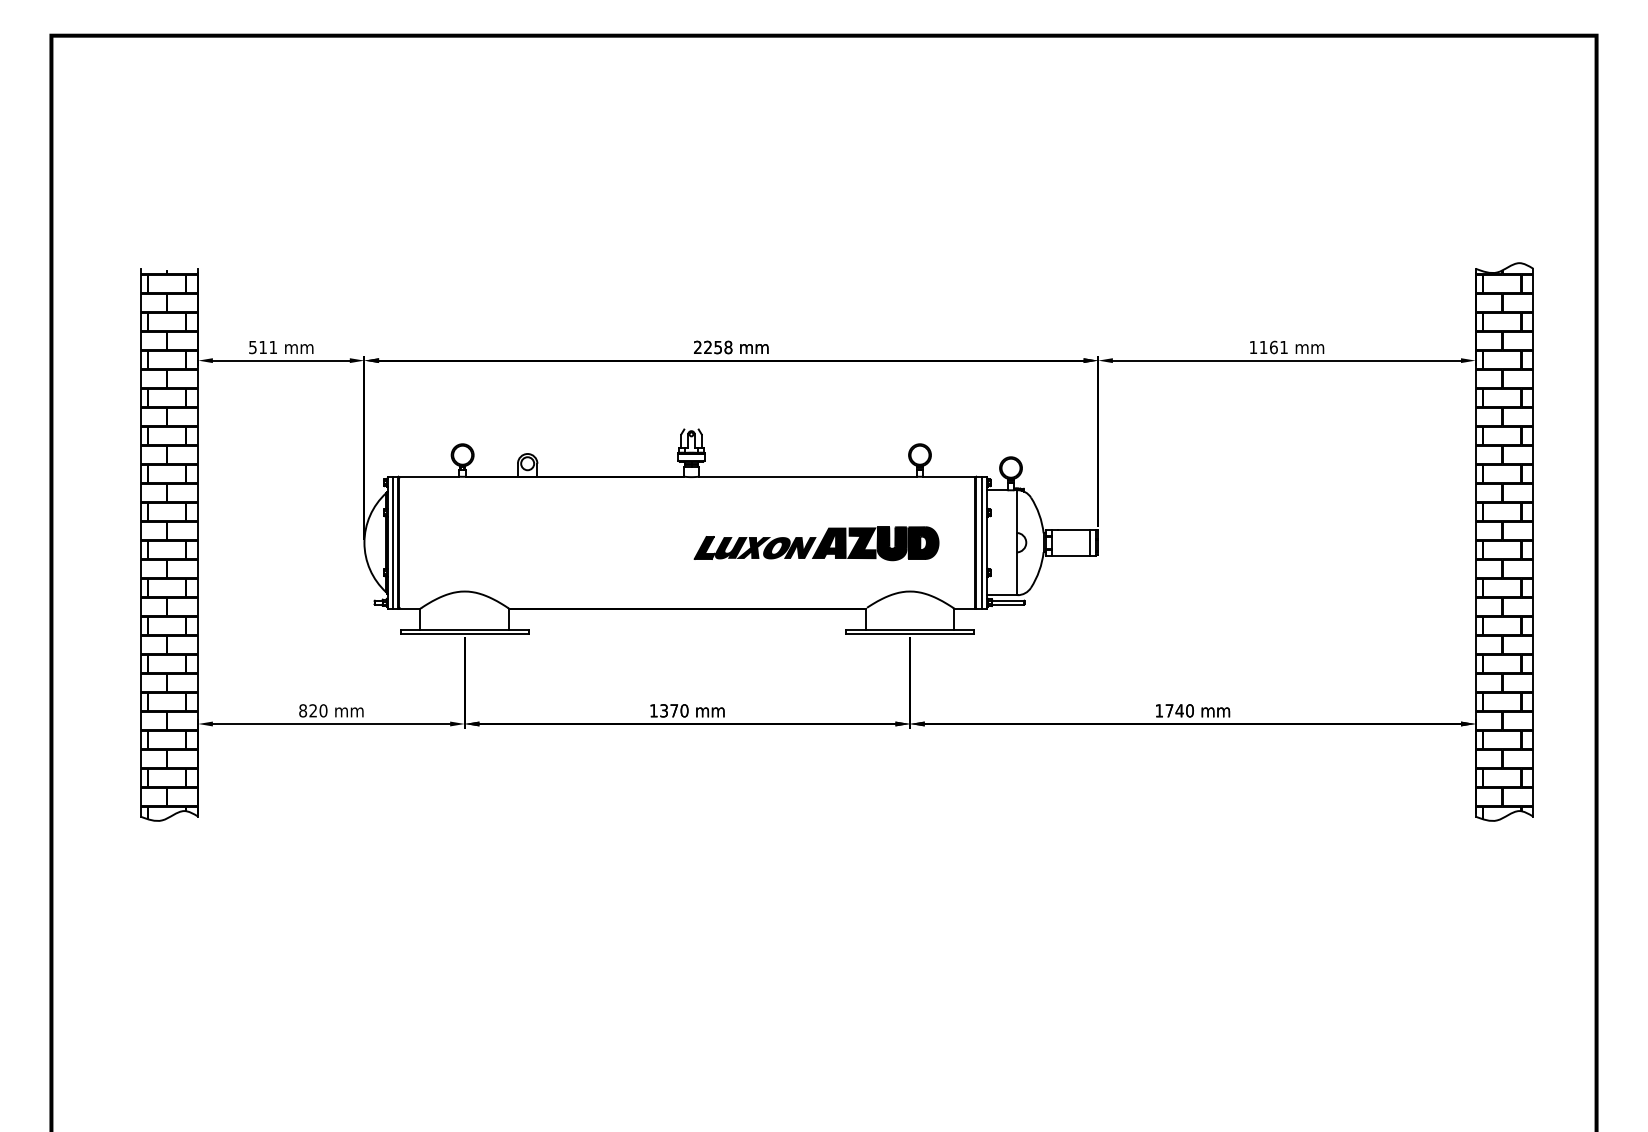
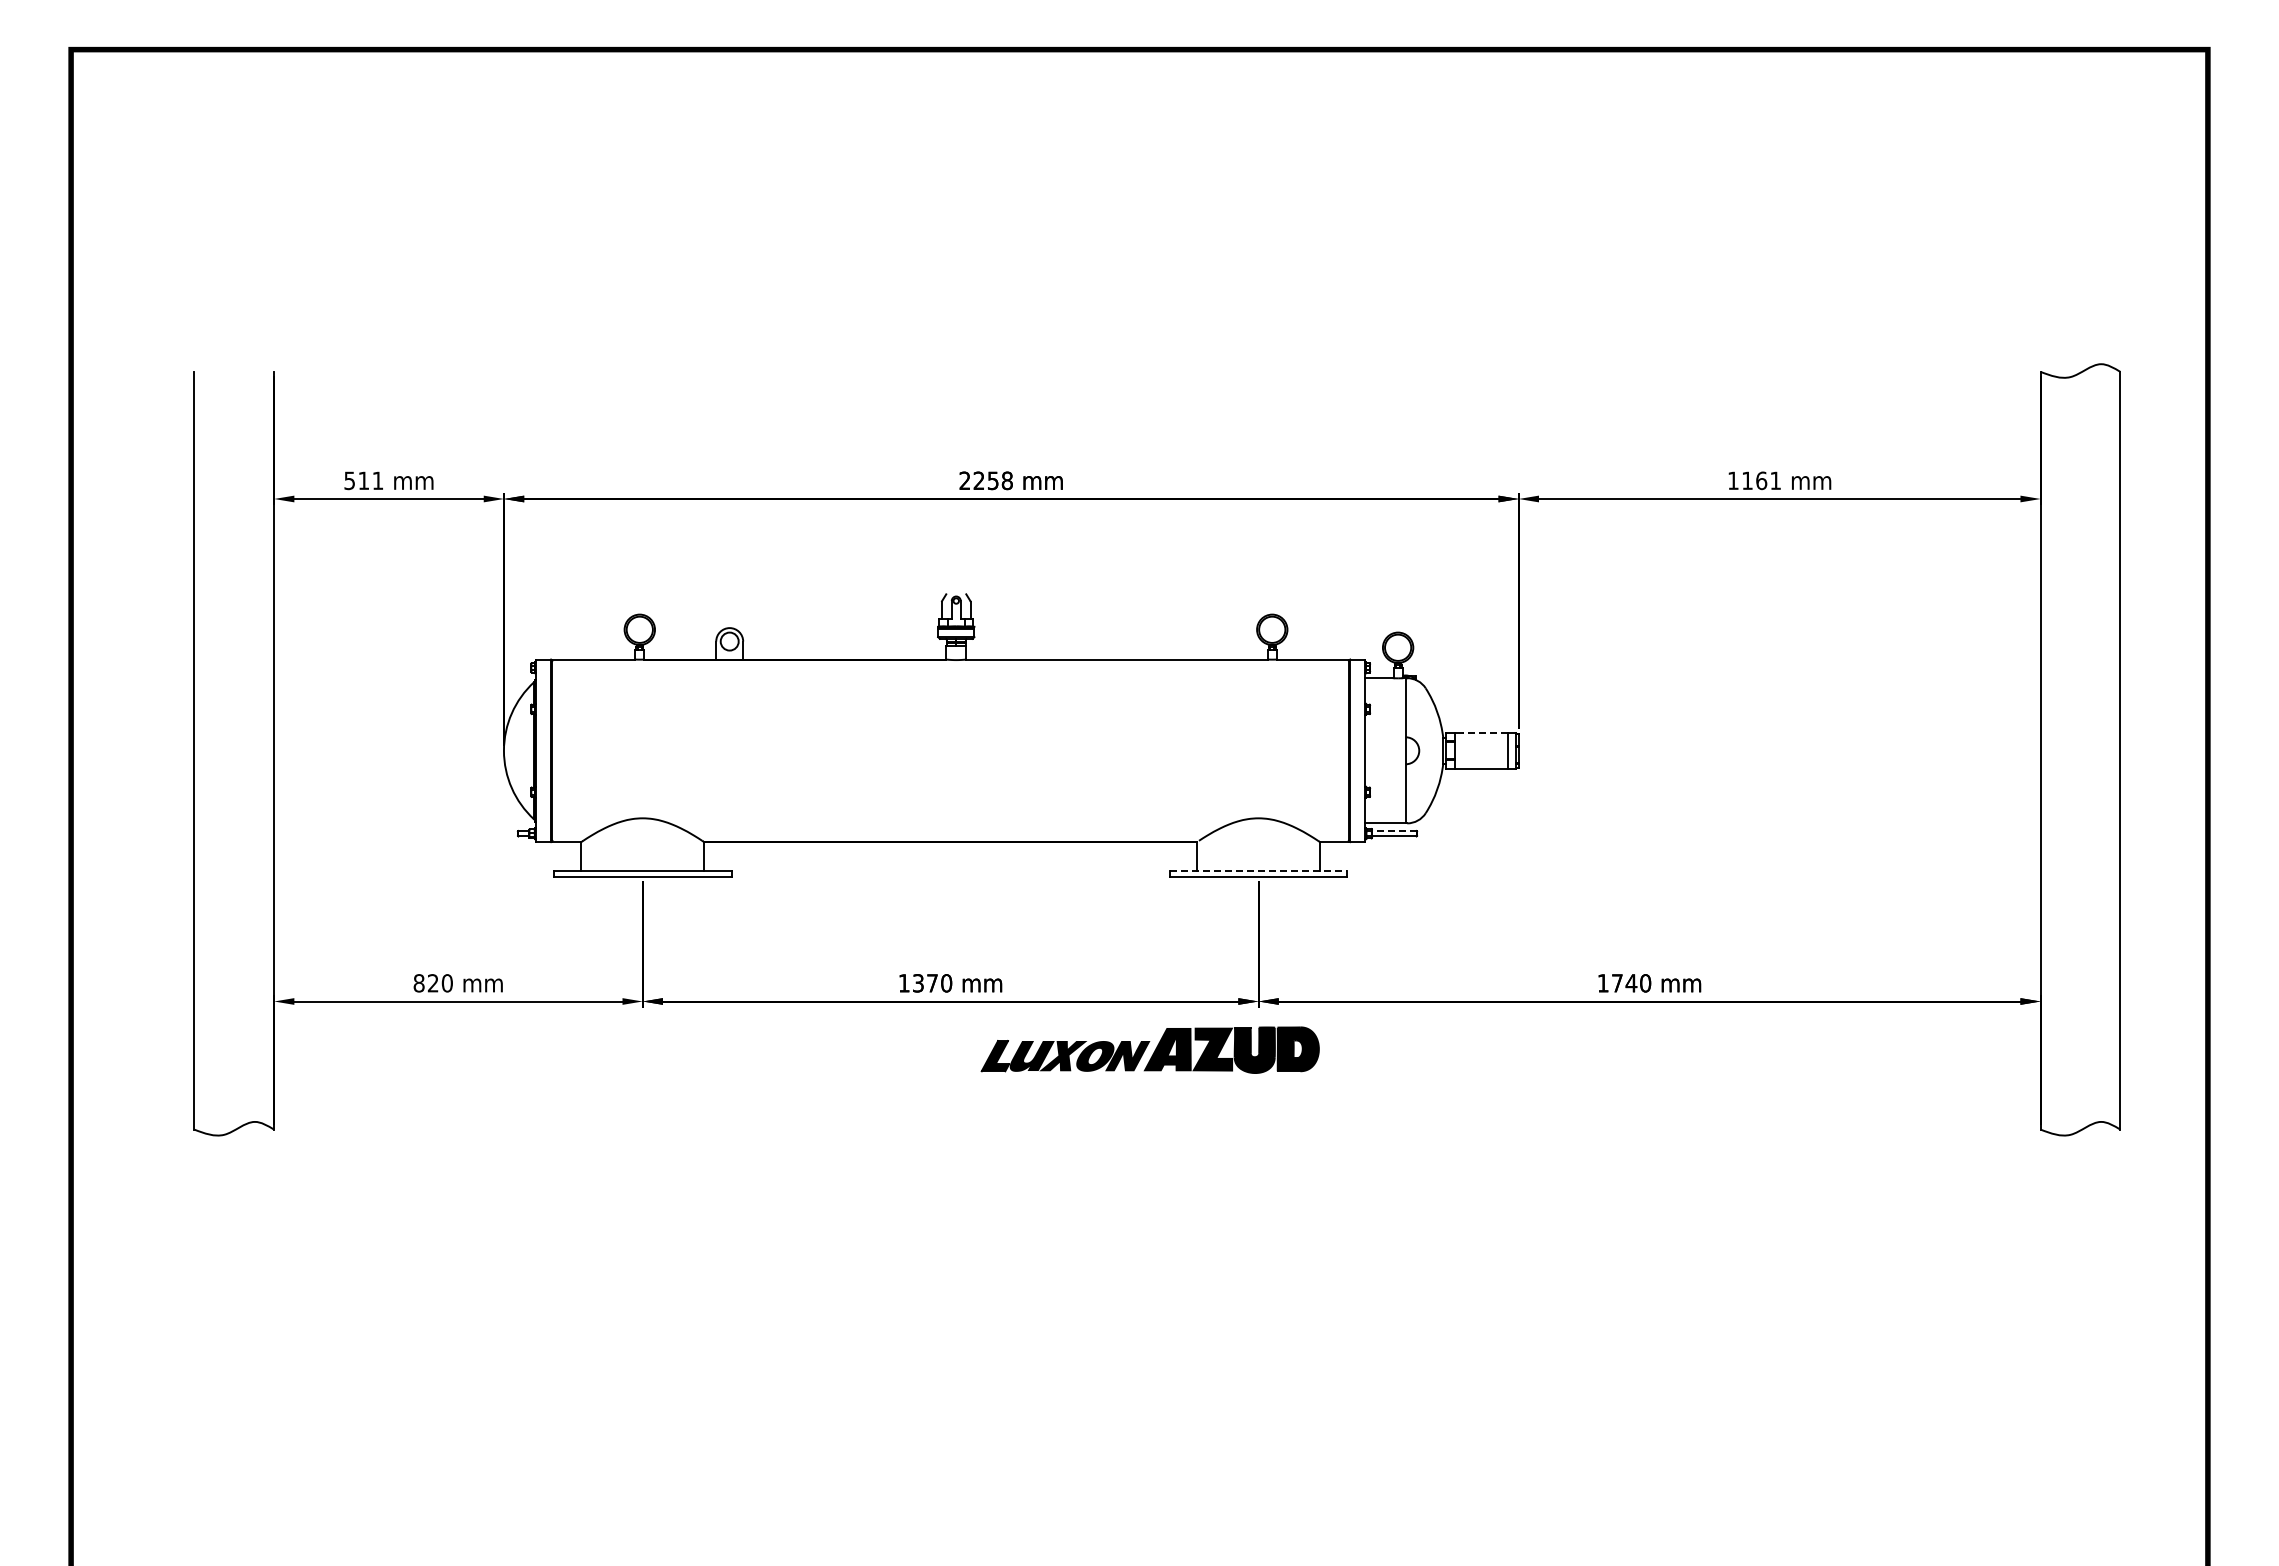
line: (1073, 529) -> (1484, 732), solid -> dashed
line: (393, 542) -> (543, 750), removed
line: (981, 542) -> (1357, 750), removed
part: (816, 543) -> (1149, 1049), moved
hatch: (169, 544) -> (234, 753), removed
hatch: (1504, 544) -> (2080, 753), removed
line: (1007, 601) -> (1393, 831), solid -> dashed
line: (910, 629) -> (1258, 871), solid -> dashed

